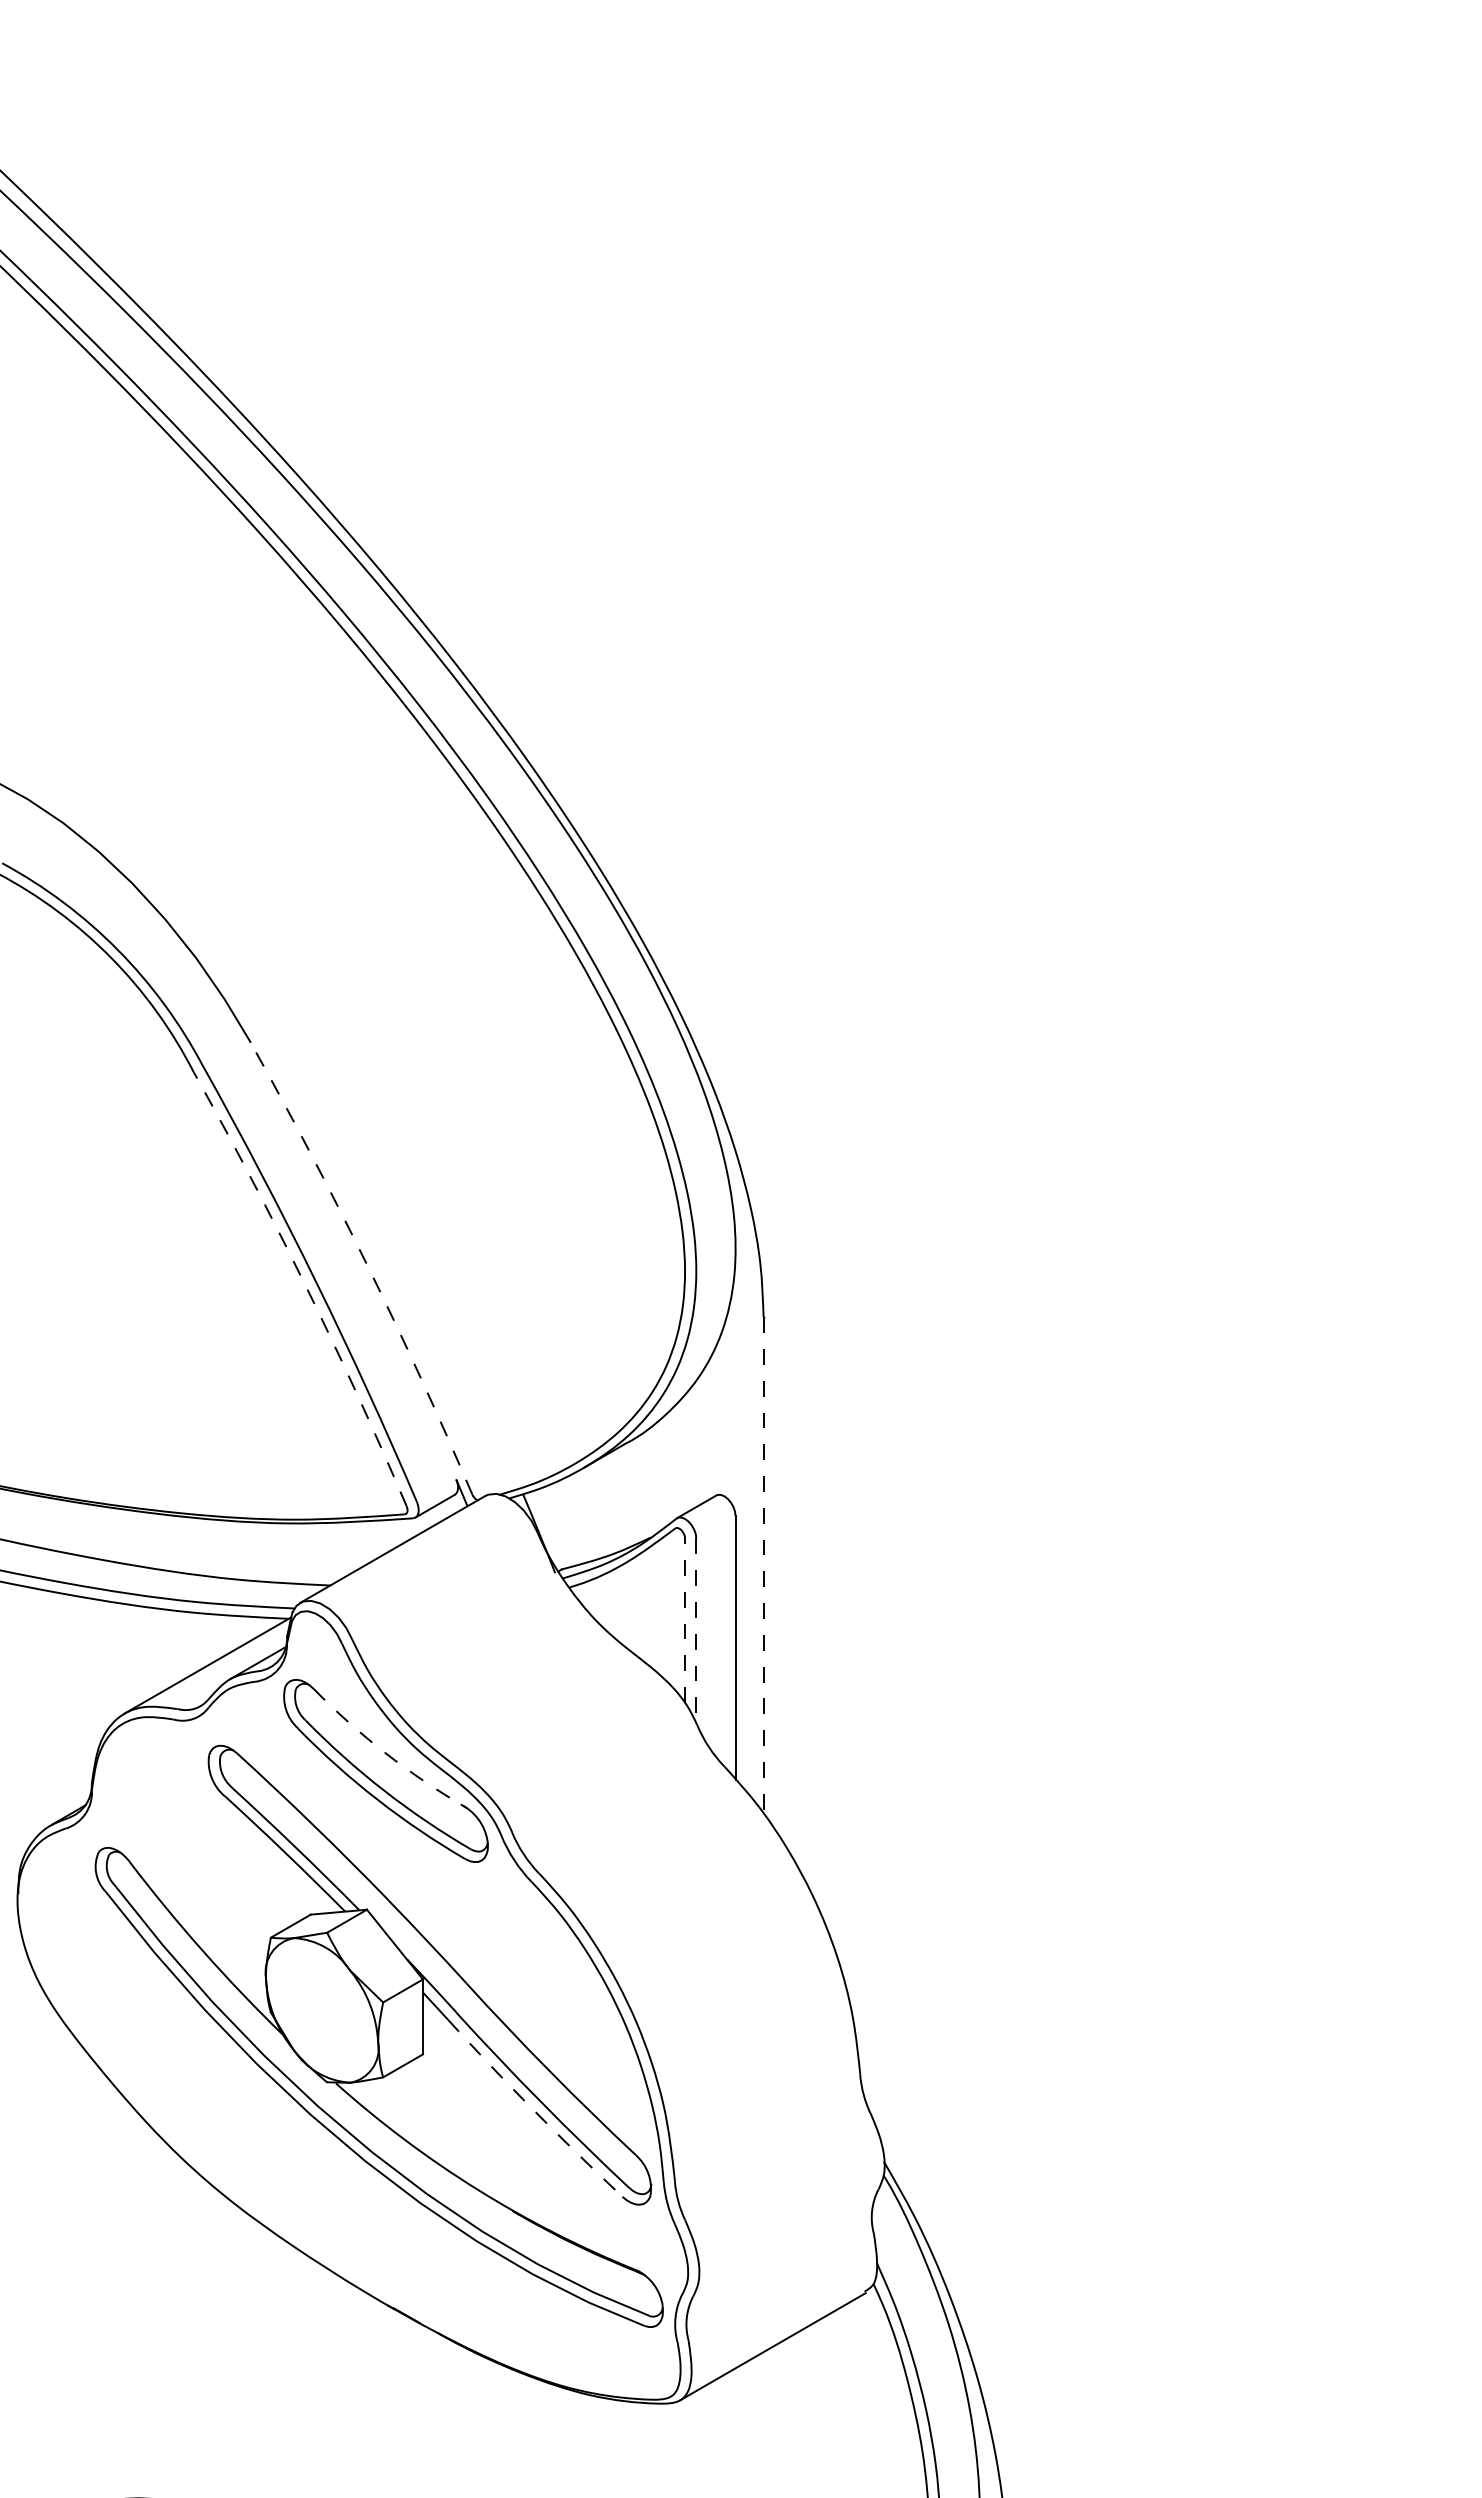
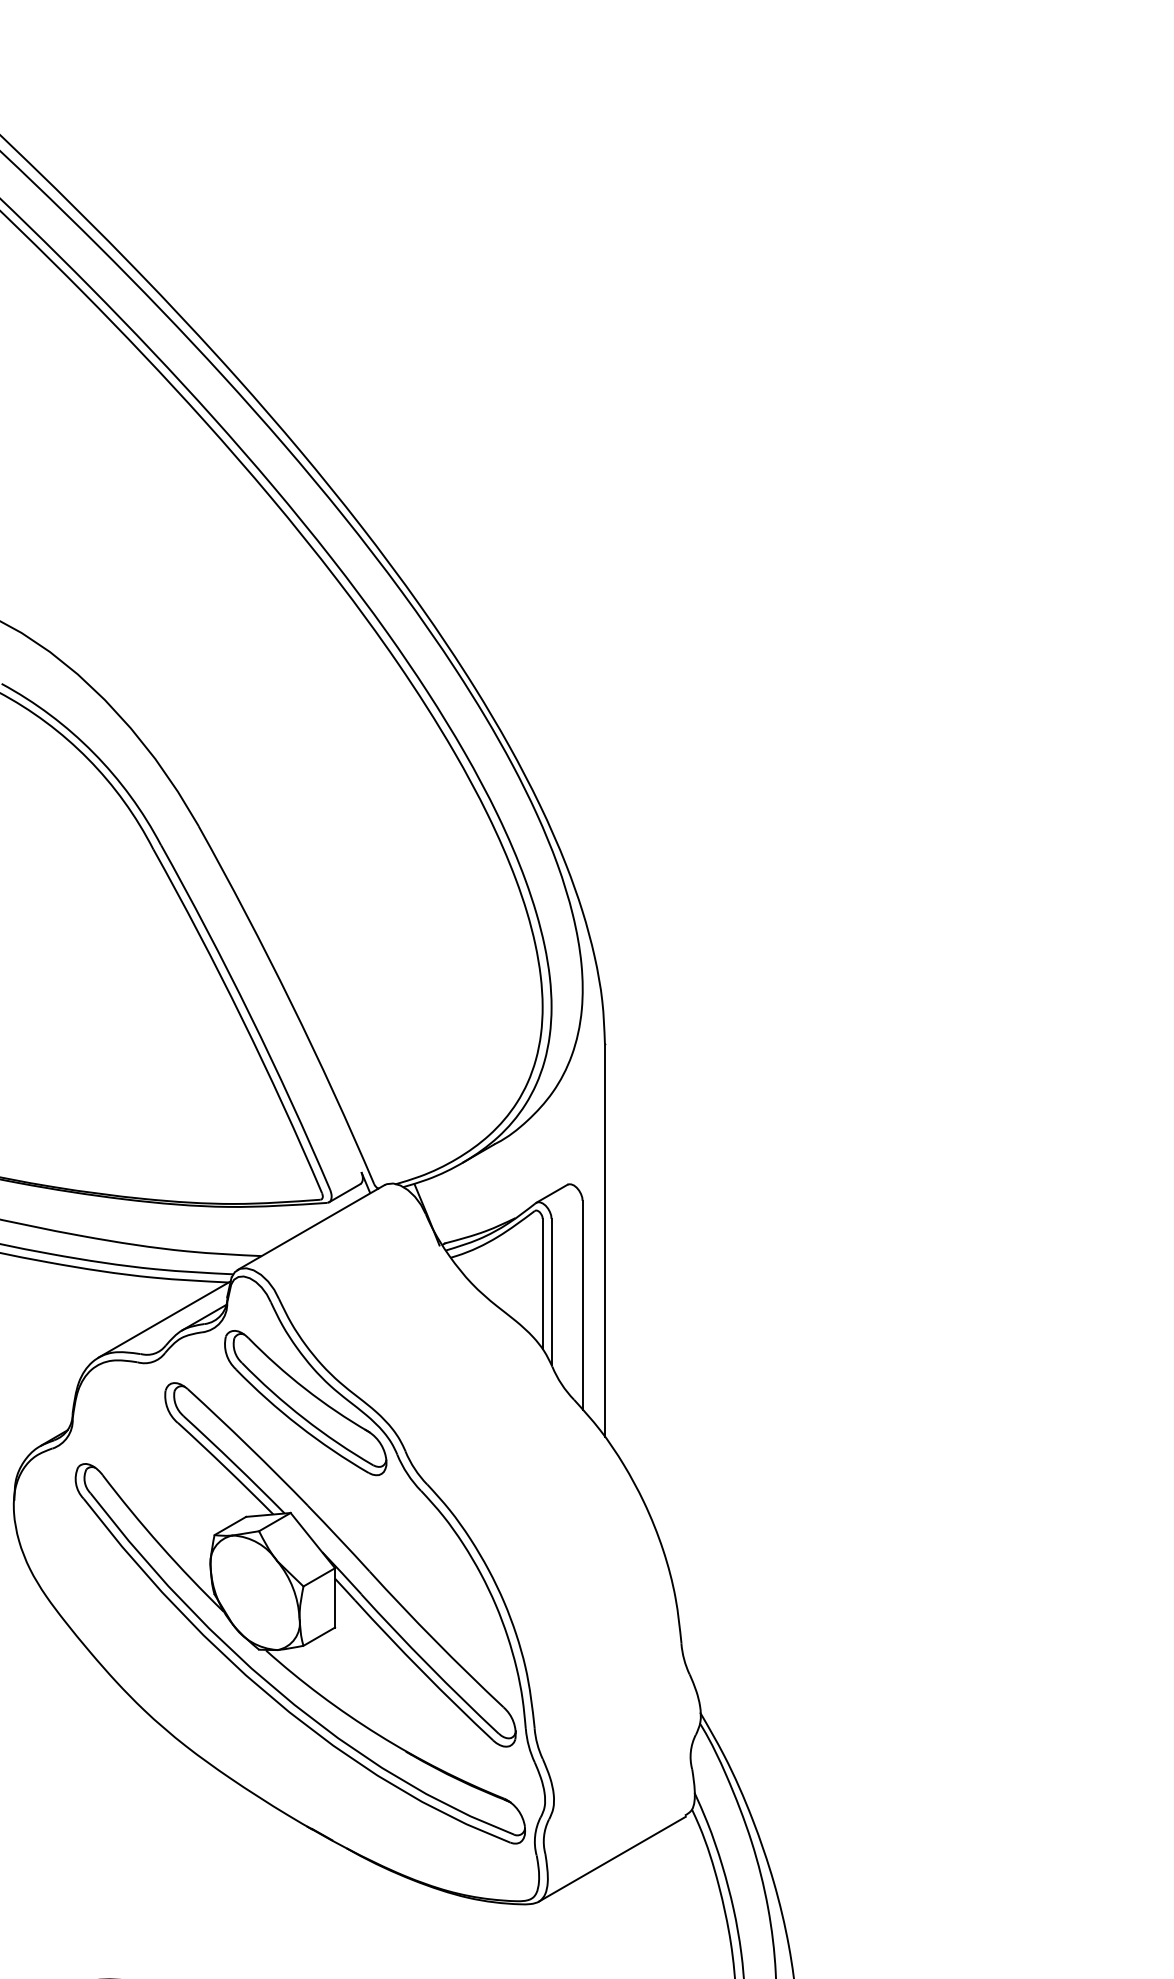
arc: (367, 1265) -> (291, 1002), dashed -> solid
arc: (305, 1286) -> (241, 1019), dashed -> solid
line: (763, 1566) -> (604, 1241), dashed -> solid
line: (685, 1620) -> (543, 1283), dashed -> solid
line: (696, 1631) -> (551, 1292), dashed -> solid
arc: (385, 1753) -> (305, 1389), dashed -> solid
arc: (533, 2110) -> (422, 1672), dashed -> solid

